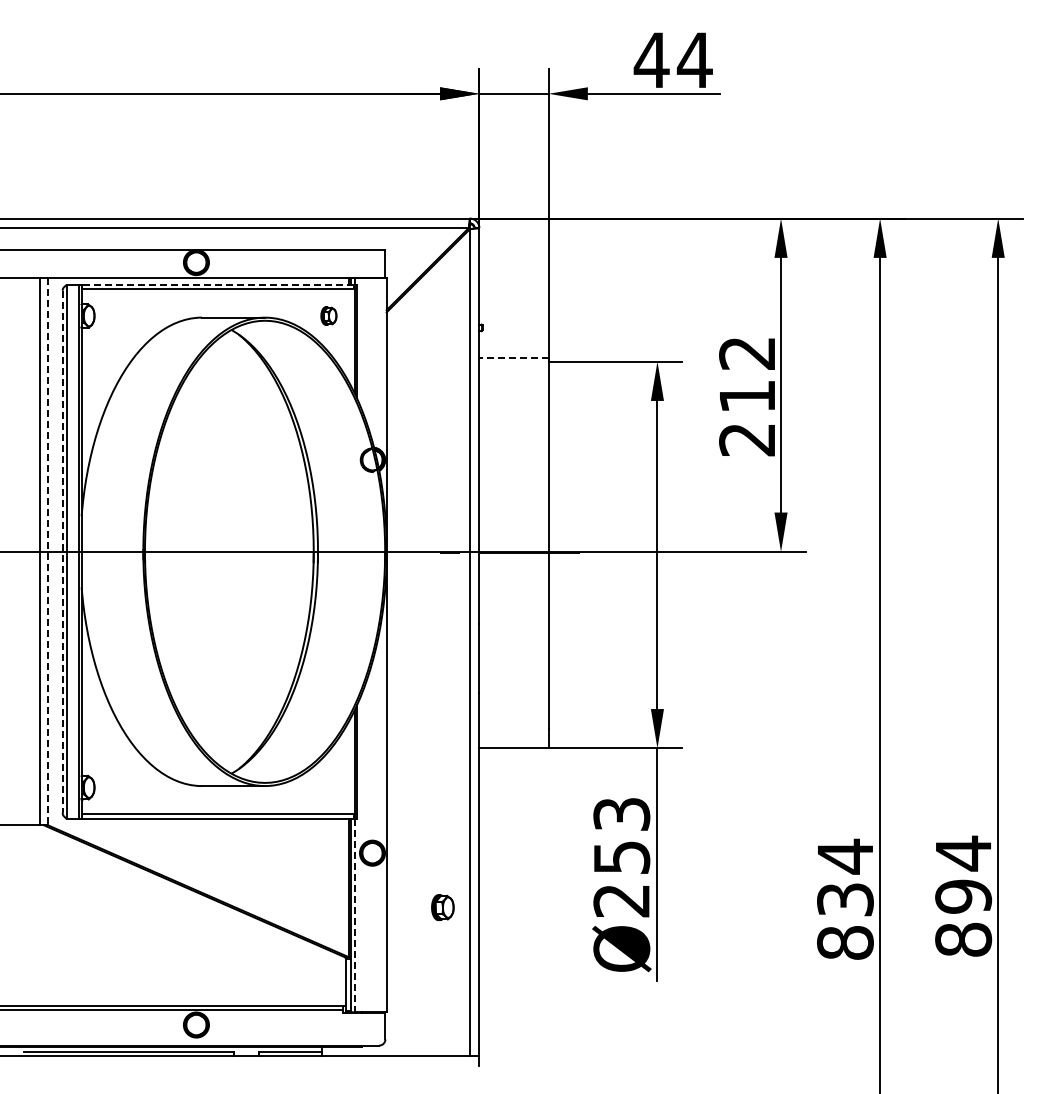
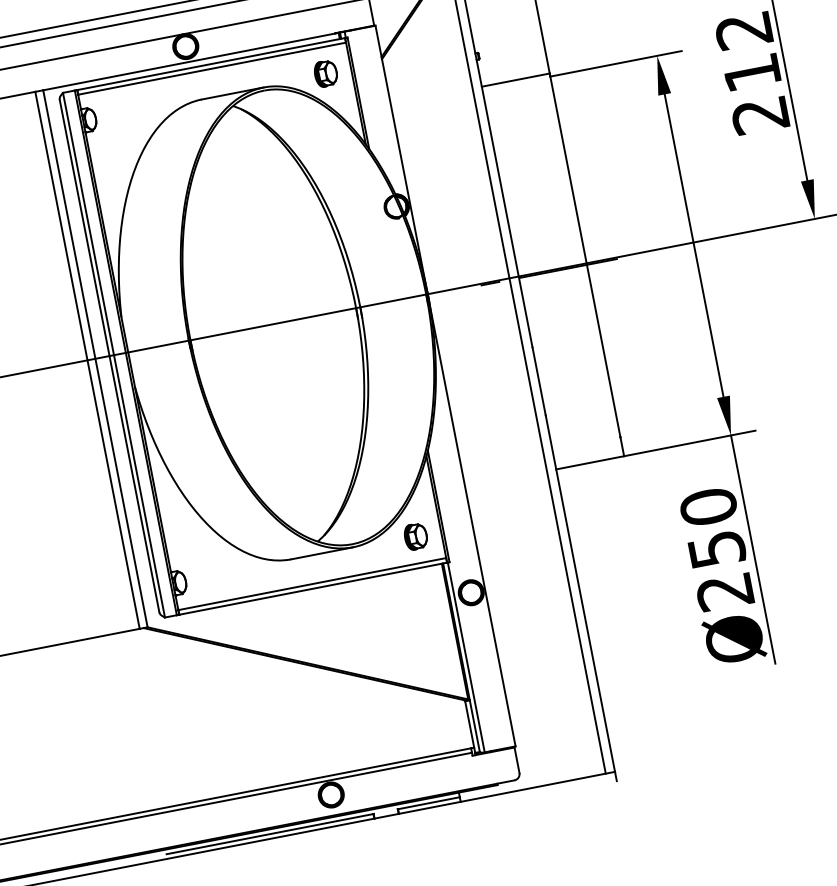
line: (217, 284) -> (210, 64), dashed -> solid
part: (328, 315) -> (325, 73), size x1.43
line: (513, 358) -> (515, 80), dashed -> solid
line: (48, 551) -> (95, 358), dashed -> solid
line: (62, 552) -> (109, 356), dashed -> solid
text: (621, 814) -> (708, 507), Ø253 -> Ø250
part: (442, 907) -> (415, 536), moved
line: (355, 915) -> (466, 657), dashed -> solid

